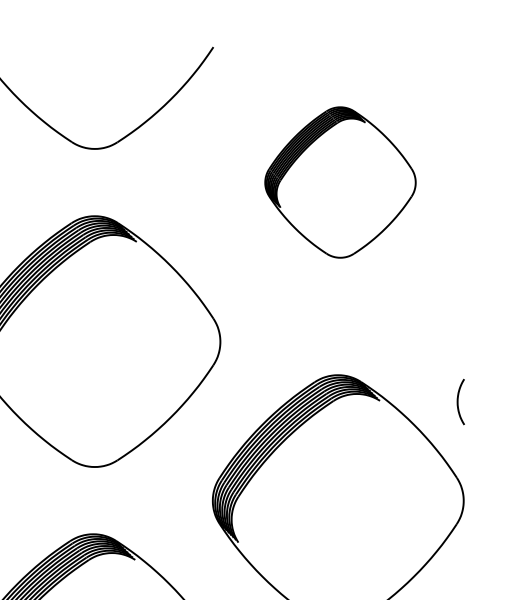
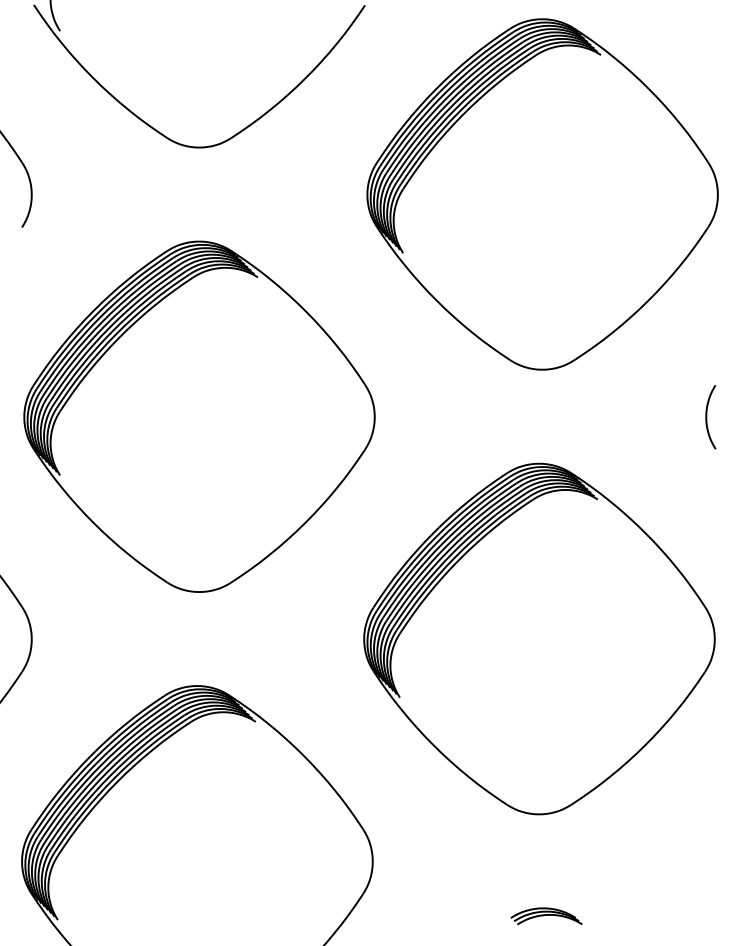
part: (340, 182) -> (542, 194), size x1.67
curve: (458, 402) -> (707, 417), moved

